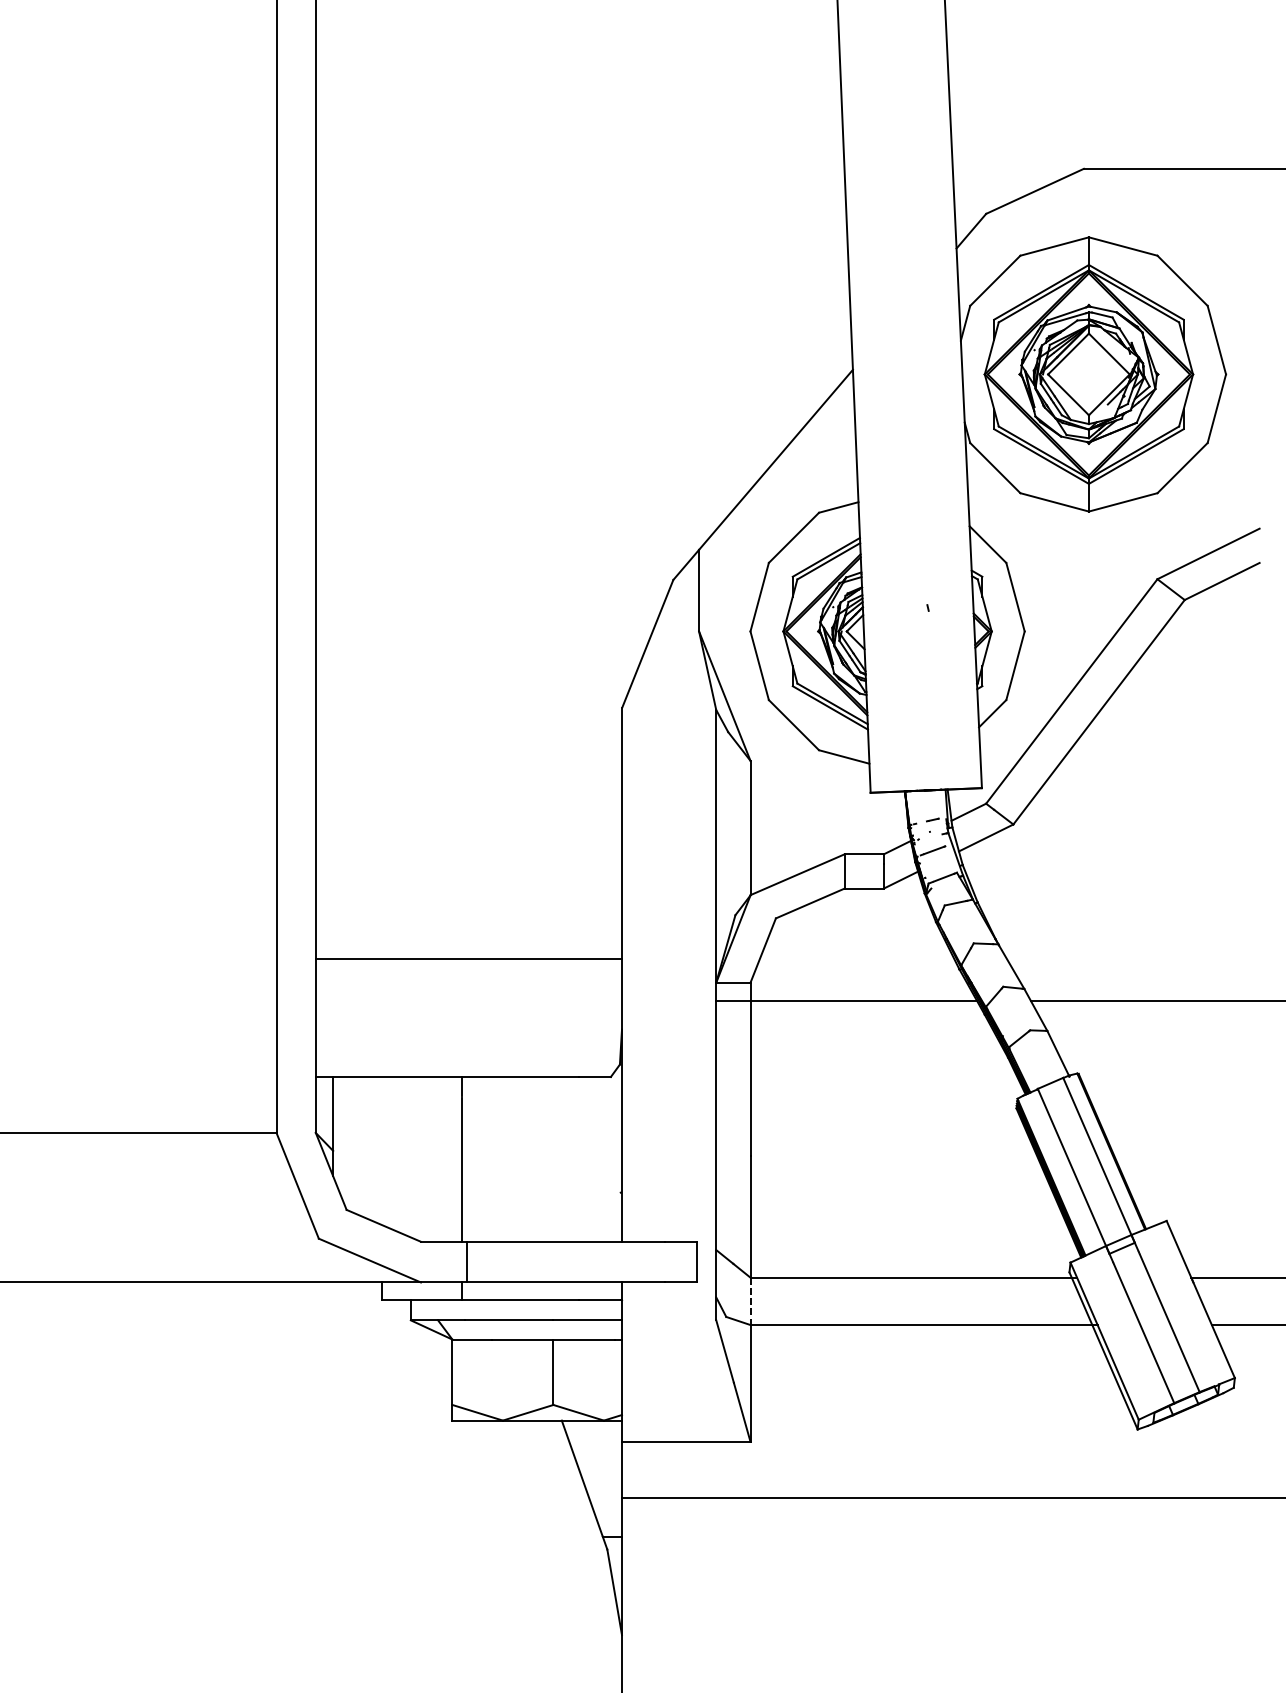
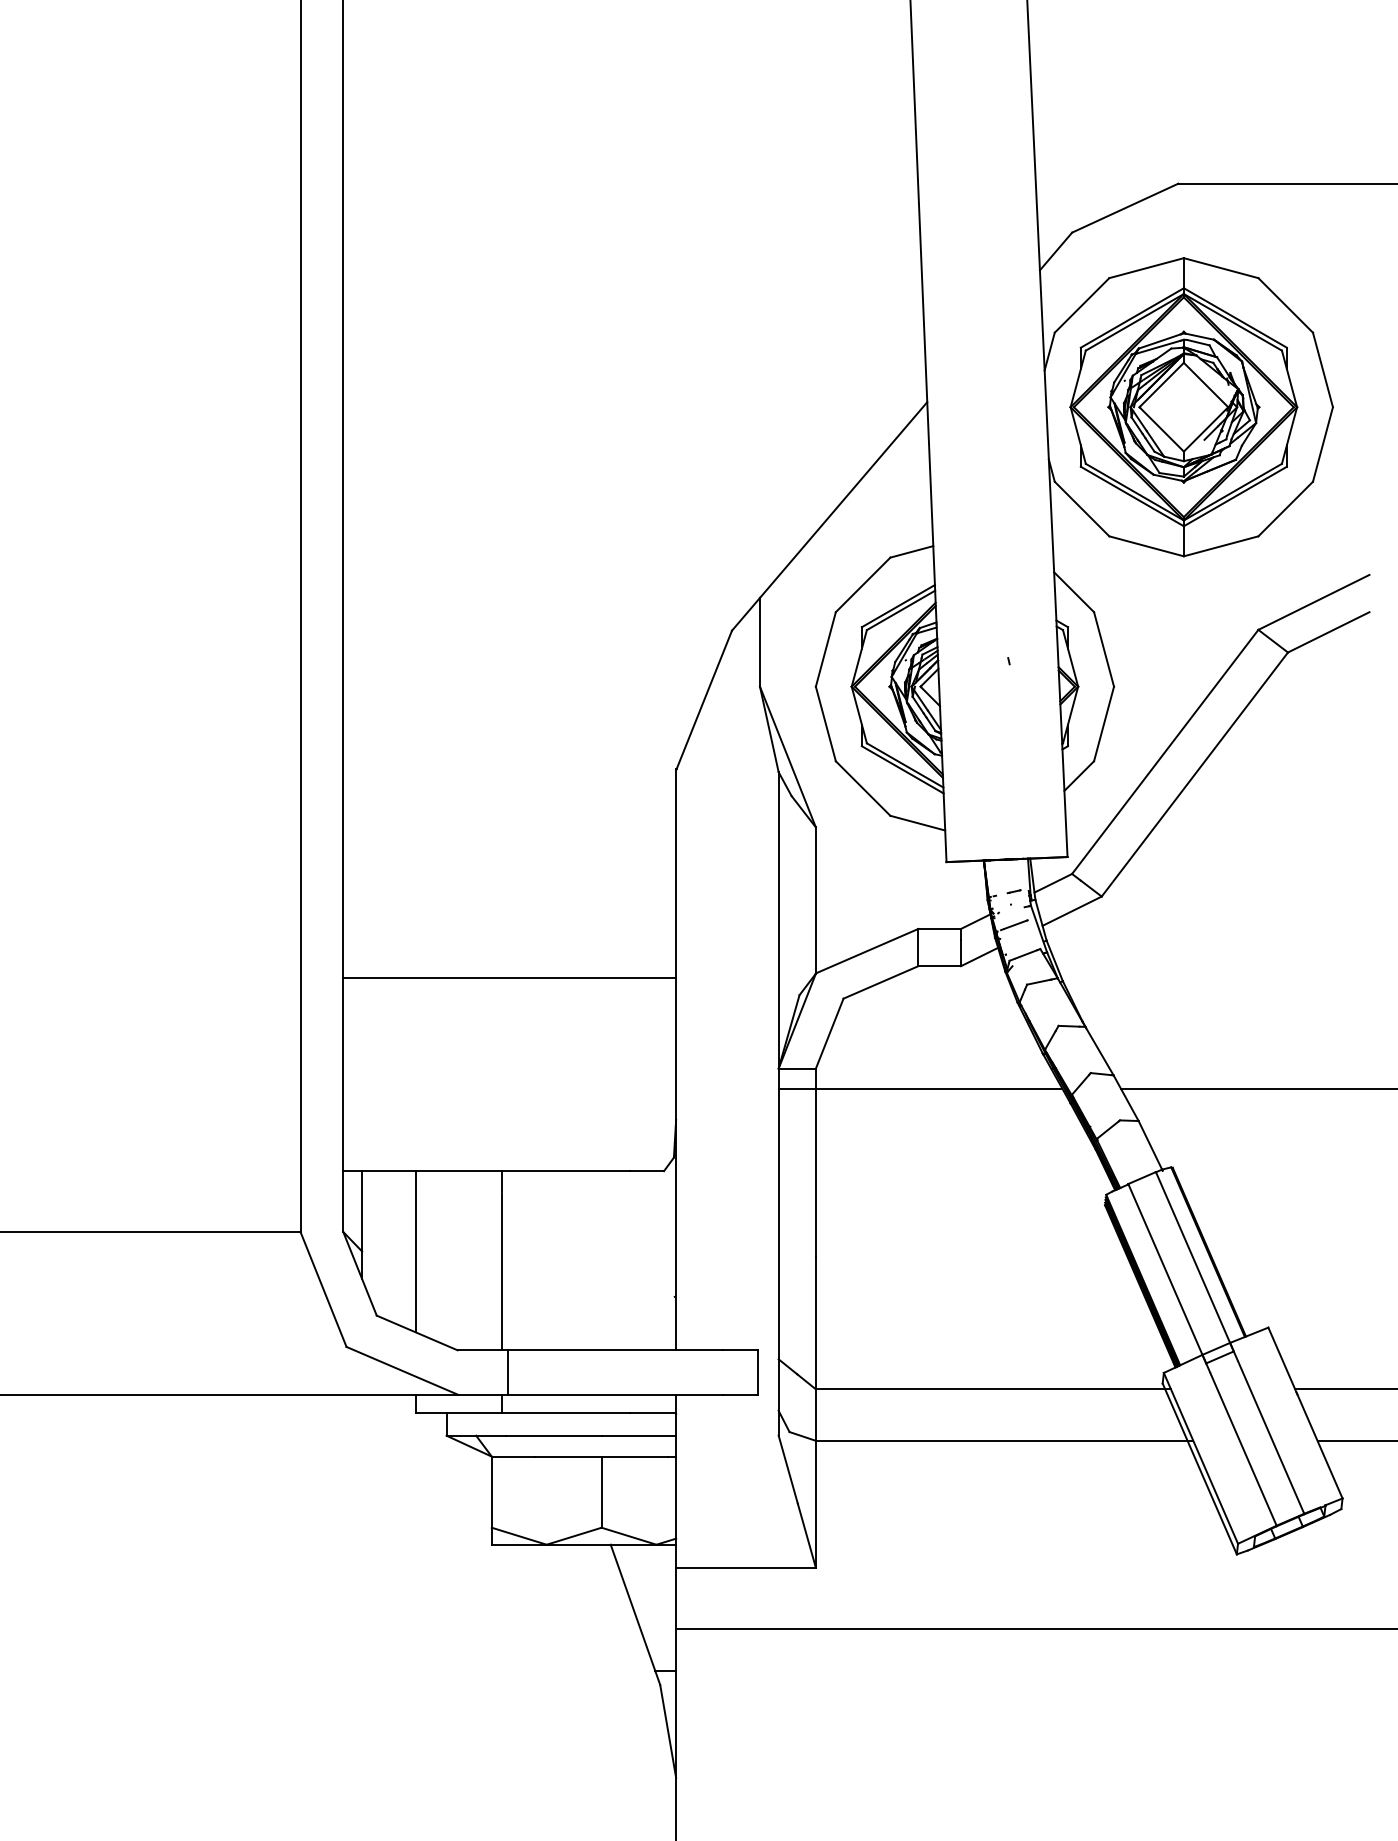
line: (468, 958) -> (509, 978), moved
line: (382, 1150) -> (415, 1251), added
line: (750, 1301) -> (815, 1415), dashed -> solid

